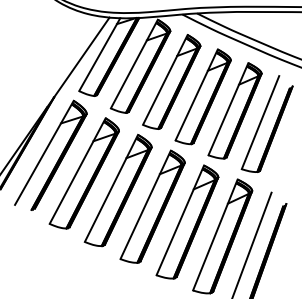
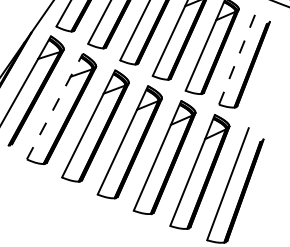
line: (260, 122) -> (237, 58), solid -> dashed
line: (77, 171) -> (54, 107), solid -> dashed

